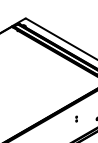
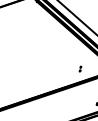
part: (76, 118) -> (80, 68), moved

